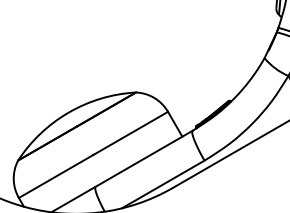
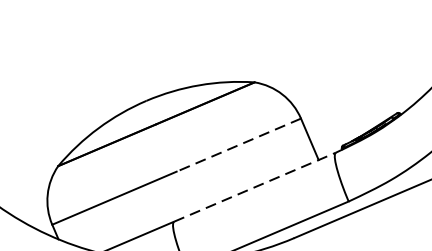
line: (130, 133) -> (238, 145), solid -> dashed
line: (144, 158) -> (255, 186), solid -> dashed

